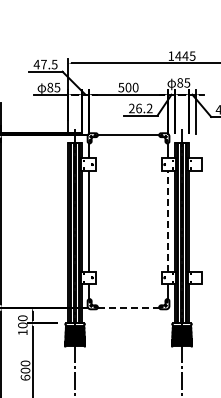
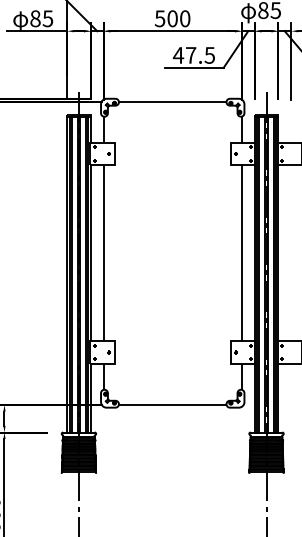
text: (140, 108) -> (193, 55), 26.2 -> 47.5
line: (167, 220) -> (241, 251), dashed -> solid
line: (128, 307) -> (172, 404), dashed -> solid

